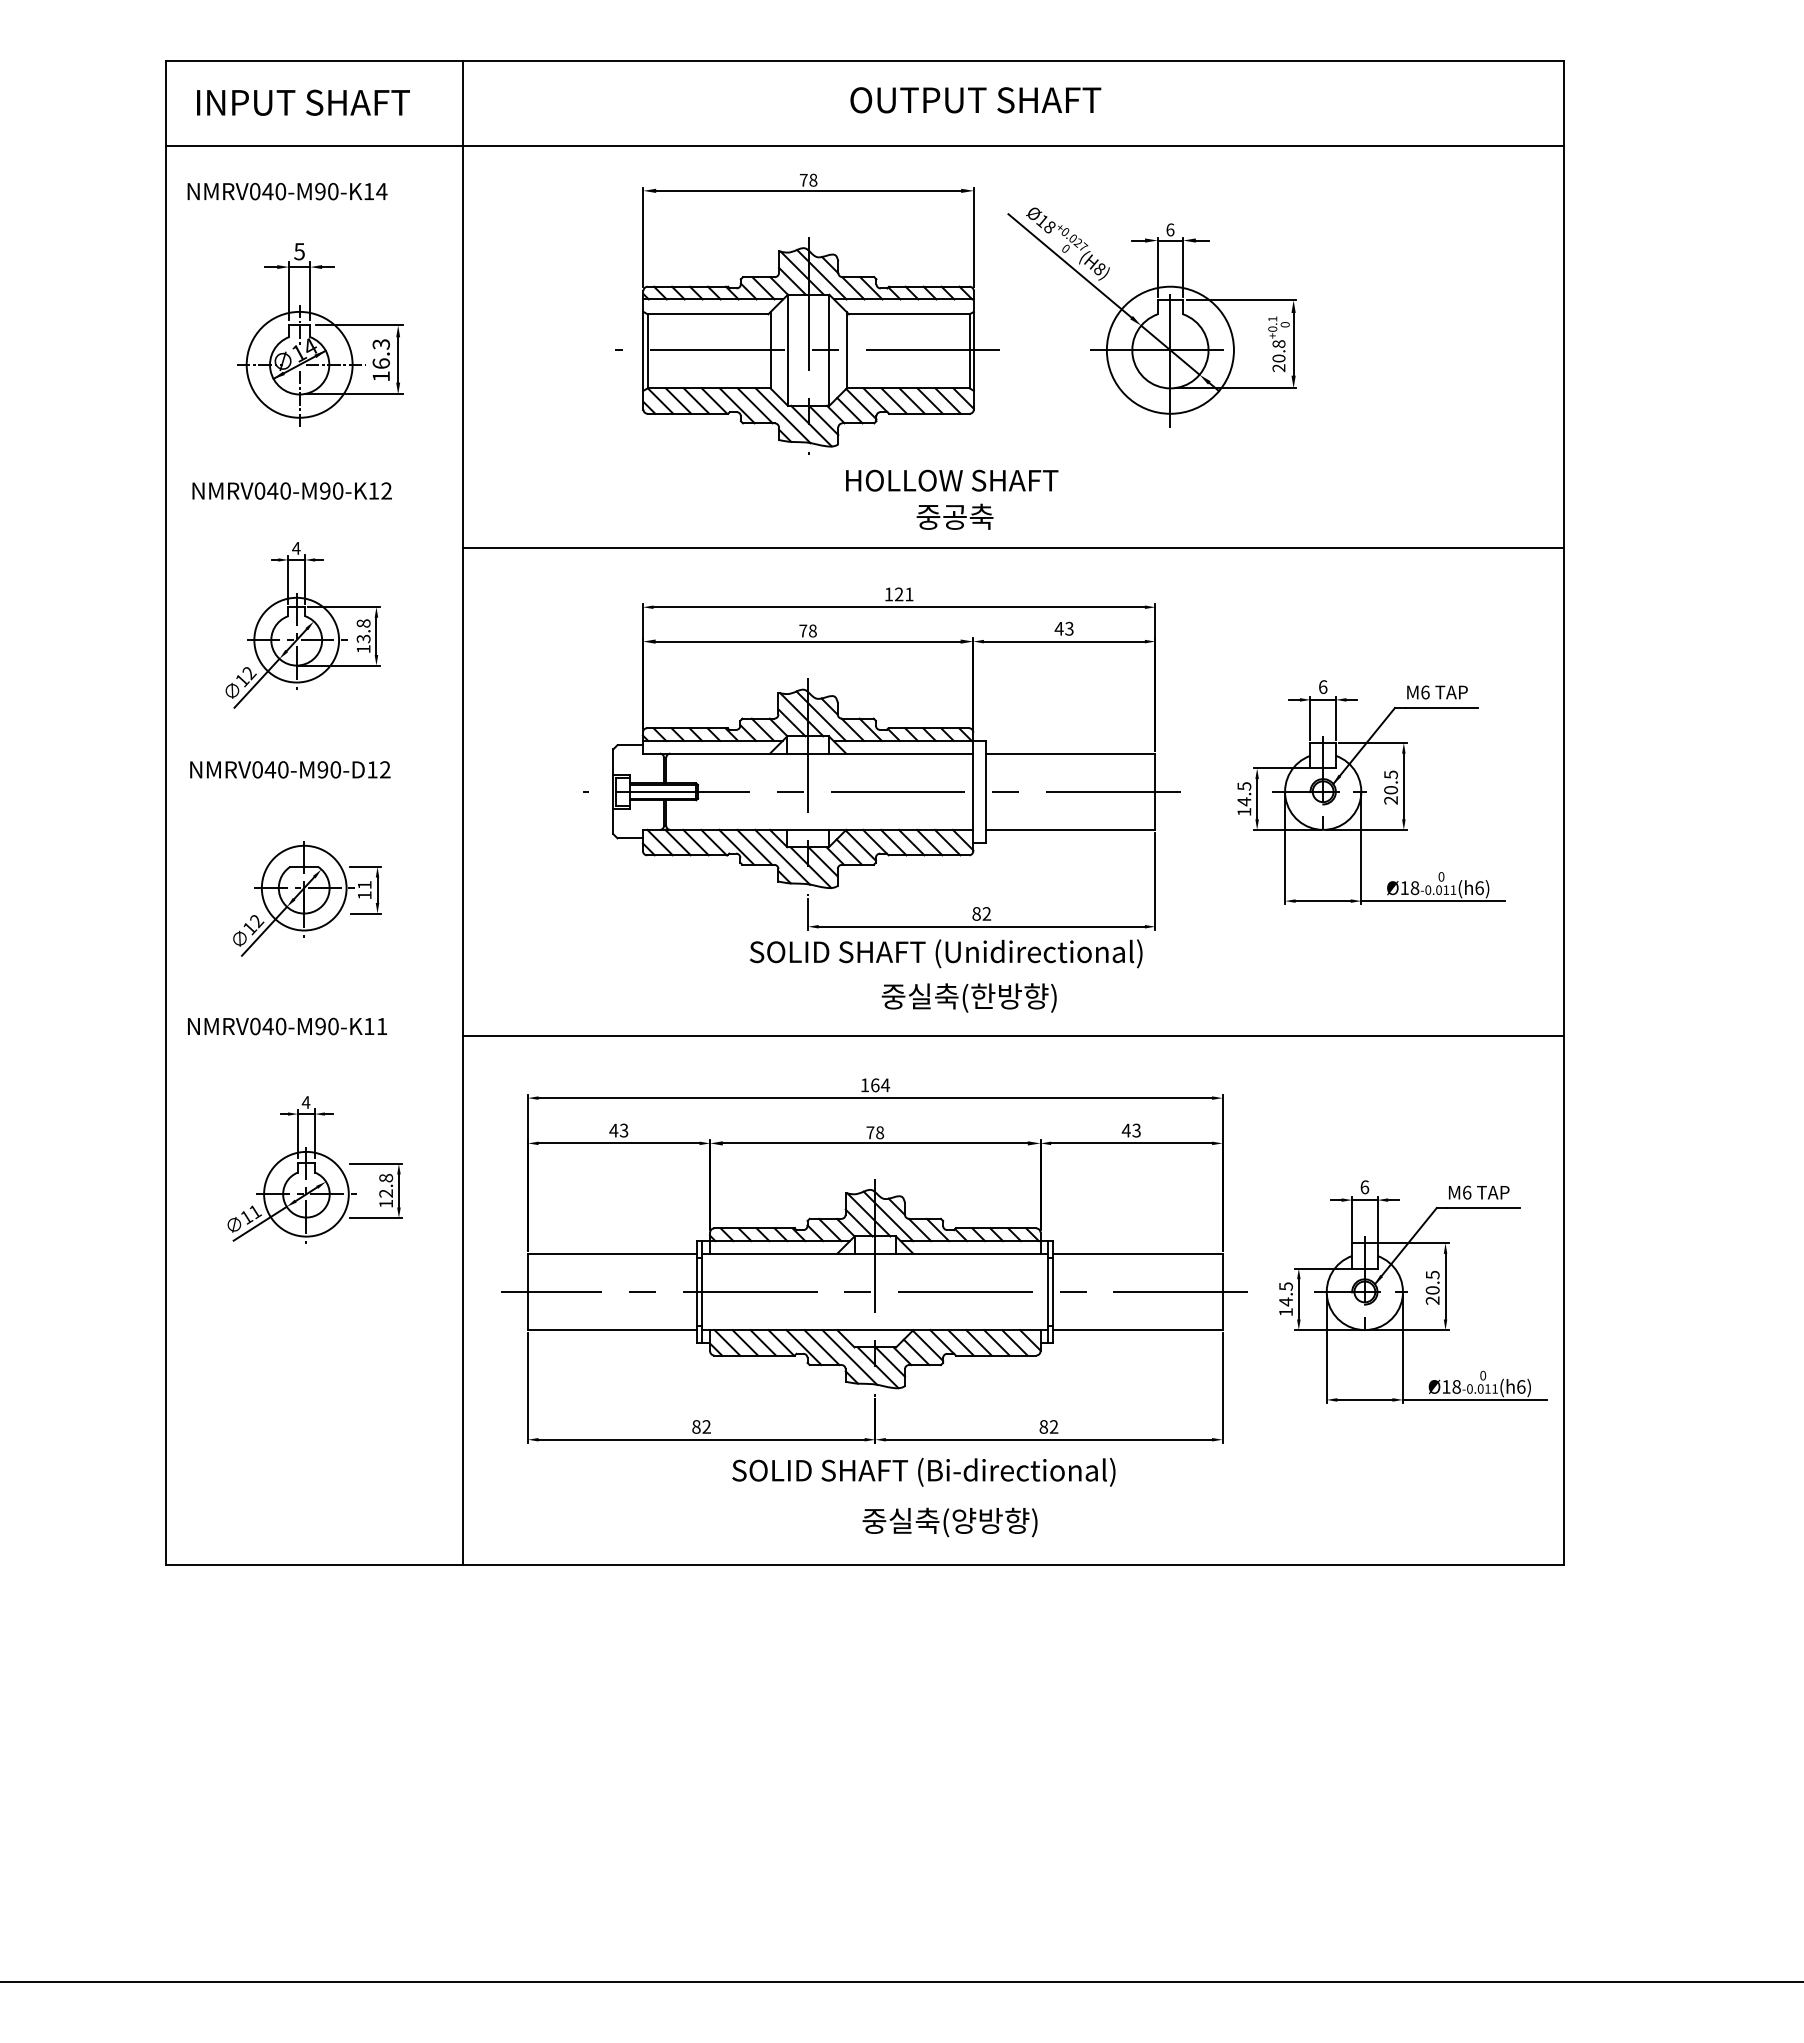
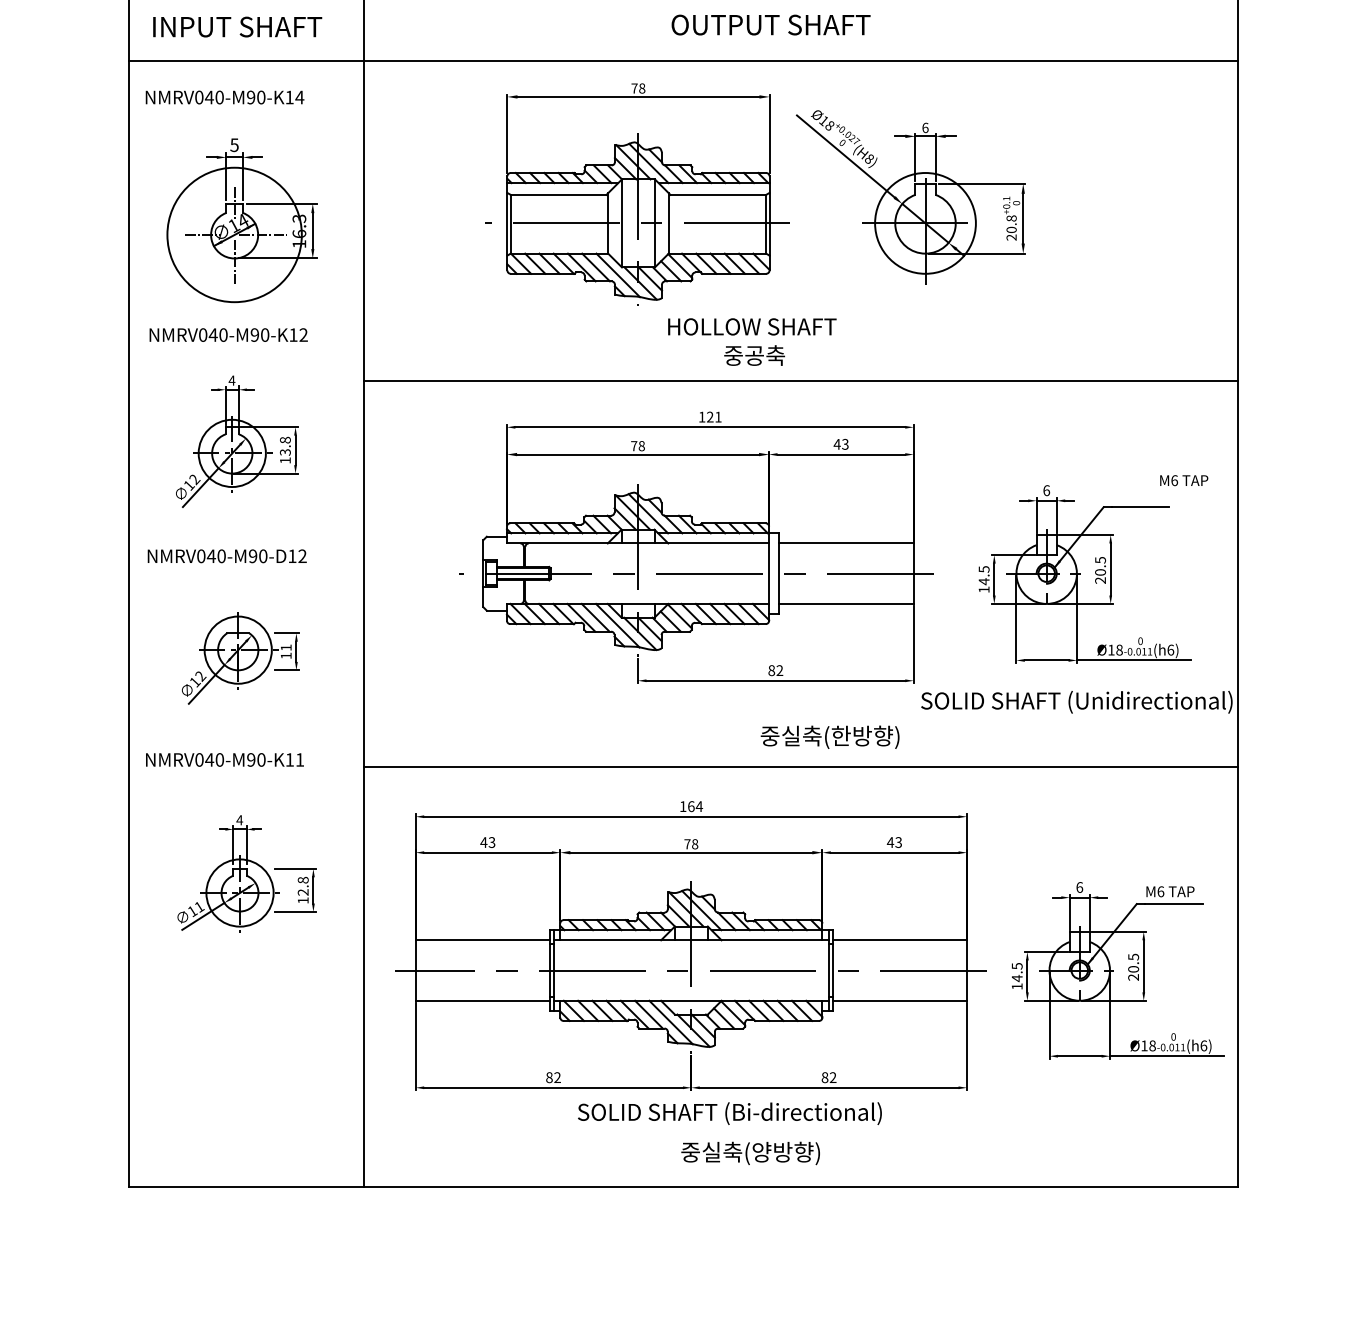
circle: (299, 364) -> (234, 234), size x1.6
text: (1437, 692) -> (1184, 480), moved
text: (946, 953) -> (1077, 702), moved
text: (968, 997) -> (829, 736), moved

